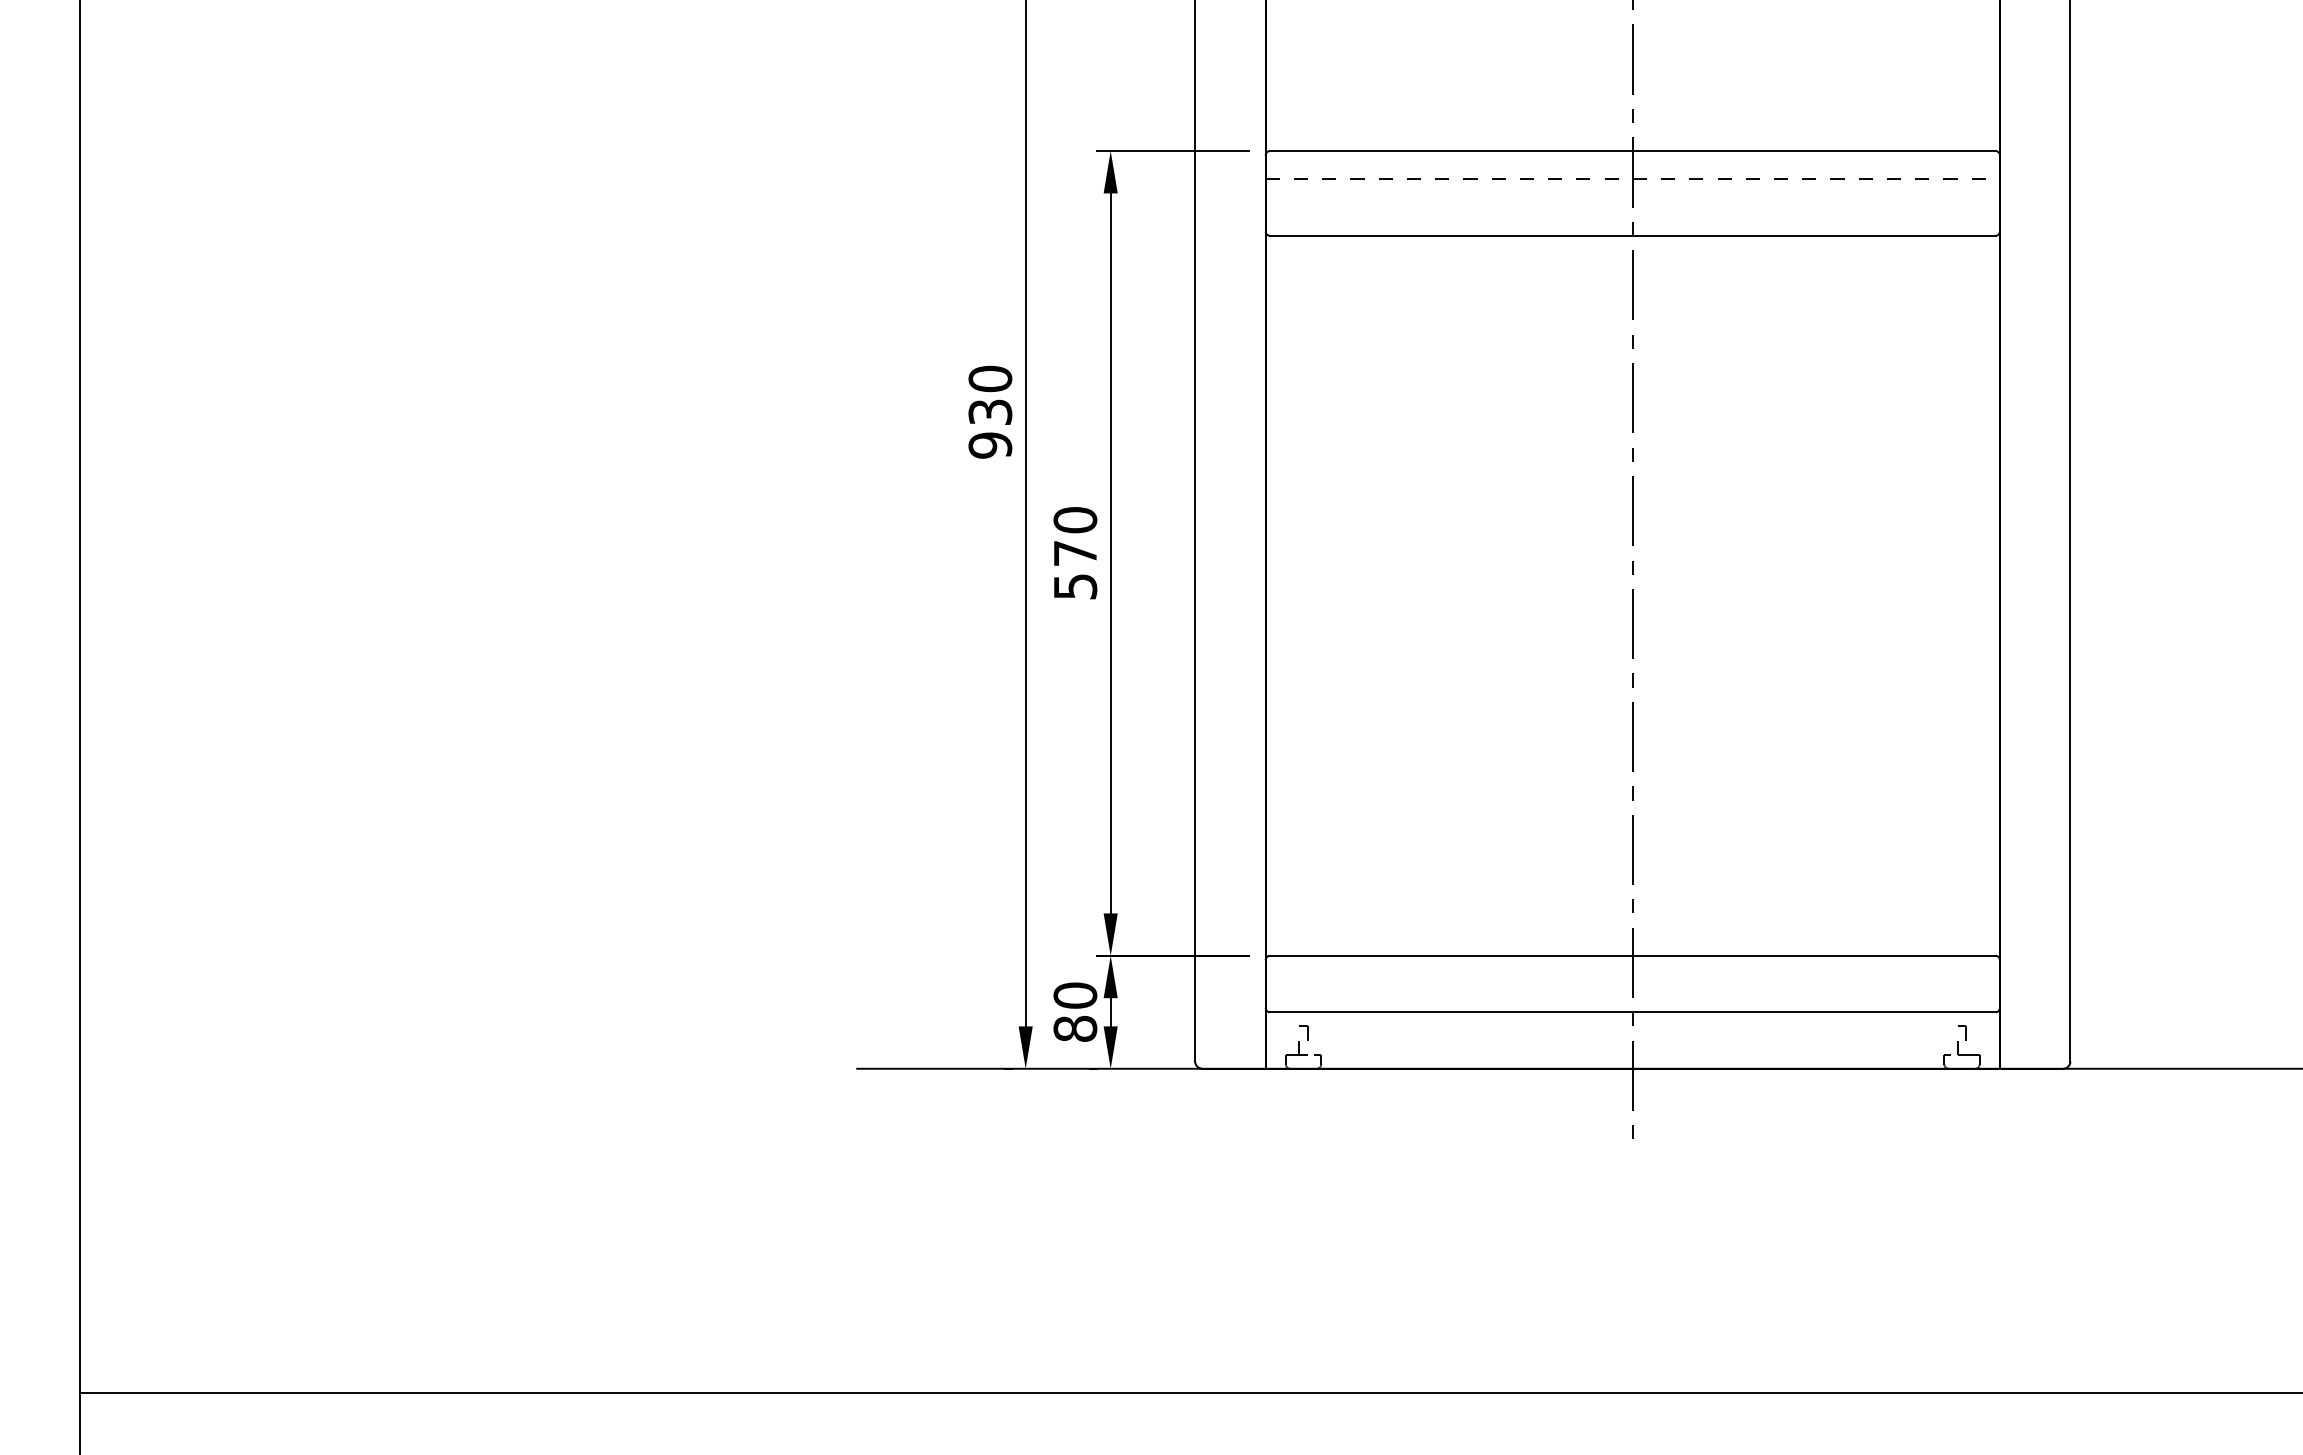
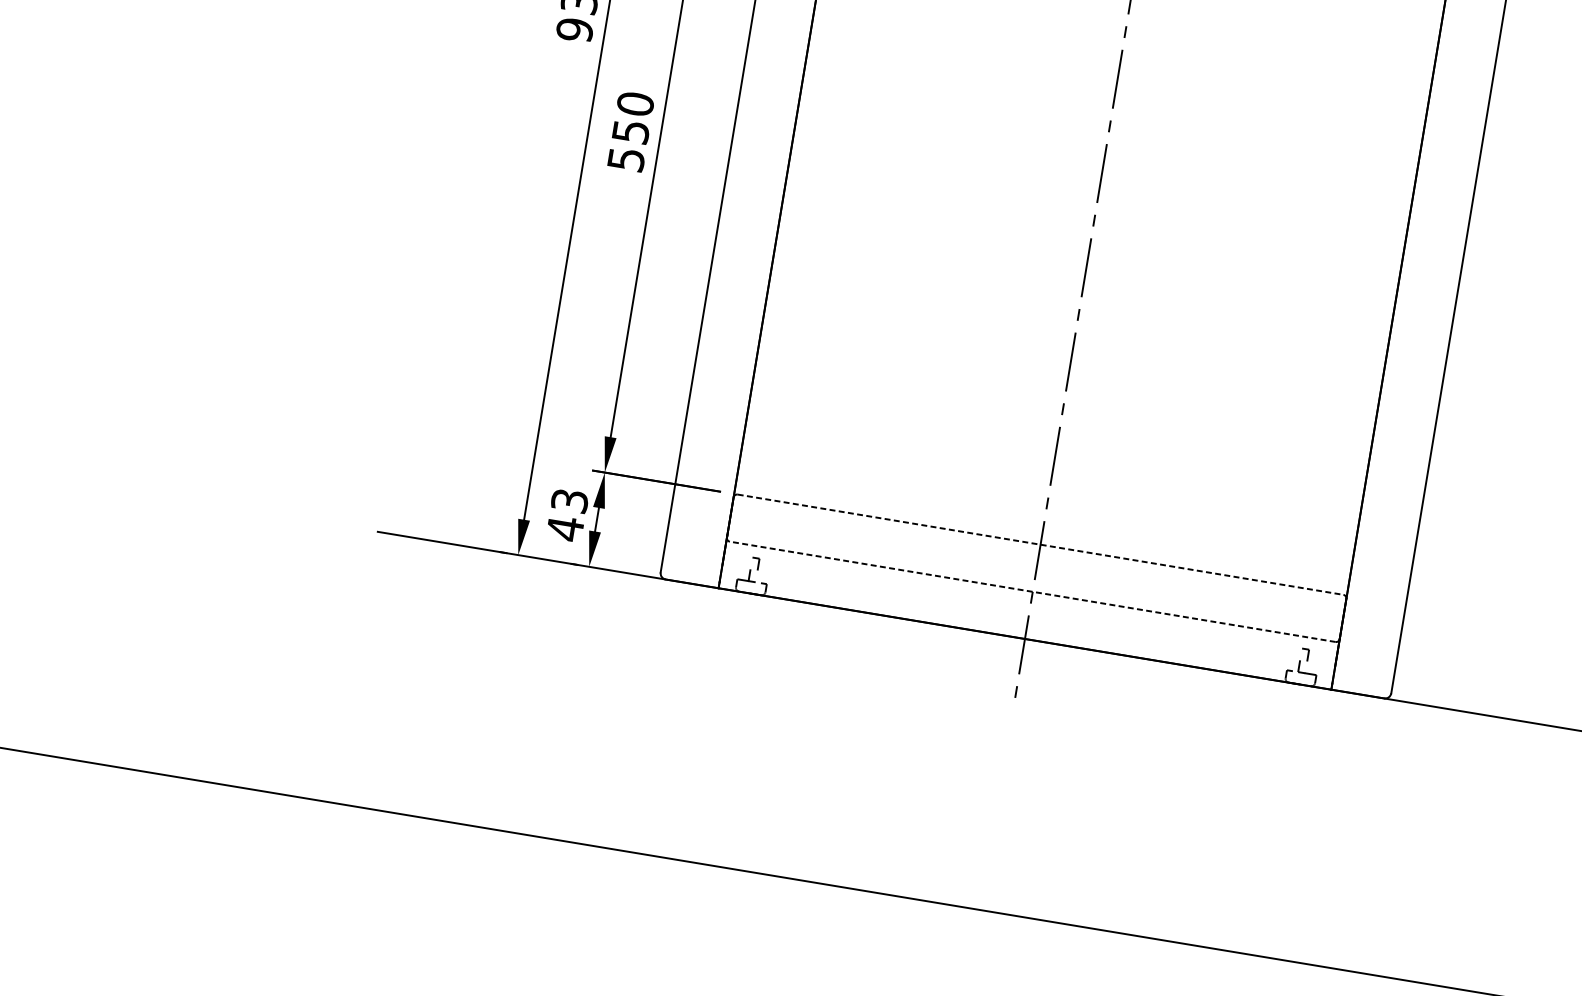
text: (1075, 553) -> (631, 131), 570 -> 550
line: (1632, 955) -> (1040, 544), solid -> dashed
text: (1075, 1012) -> (567, 515), 80 -> 43
line: (1632, 1012) -> (1032, 591), solid -> dashed

